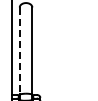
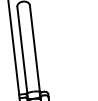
line: (19, 51) -> (22, 50), dashed -> solid

